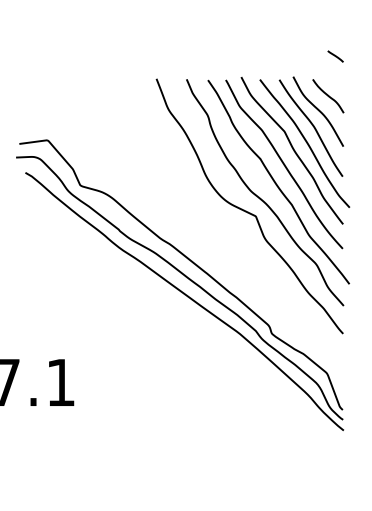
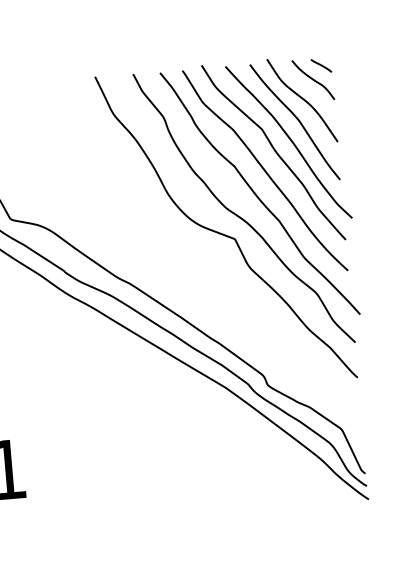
line: (335, 56) -> (321, 65), moved

